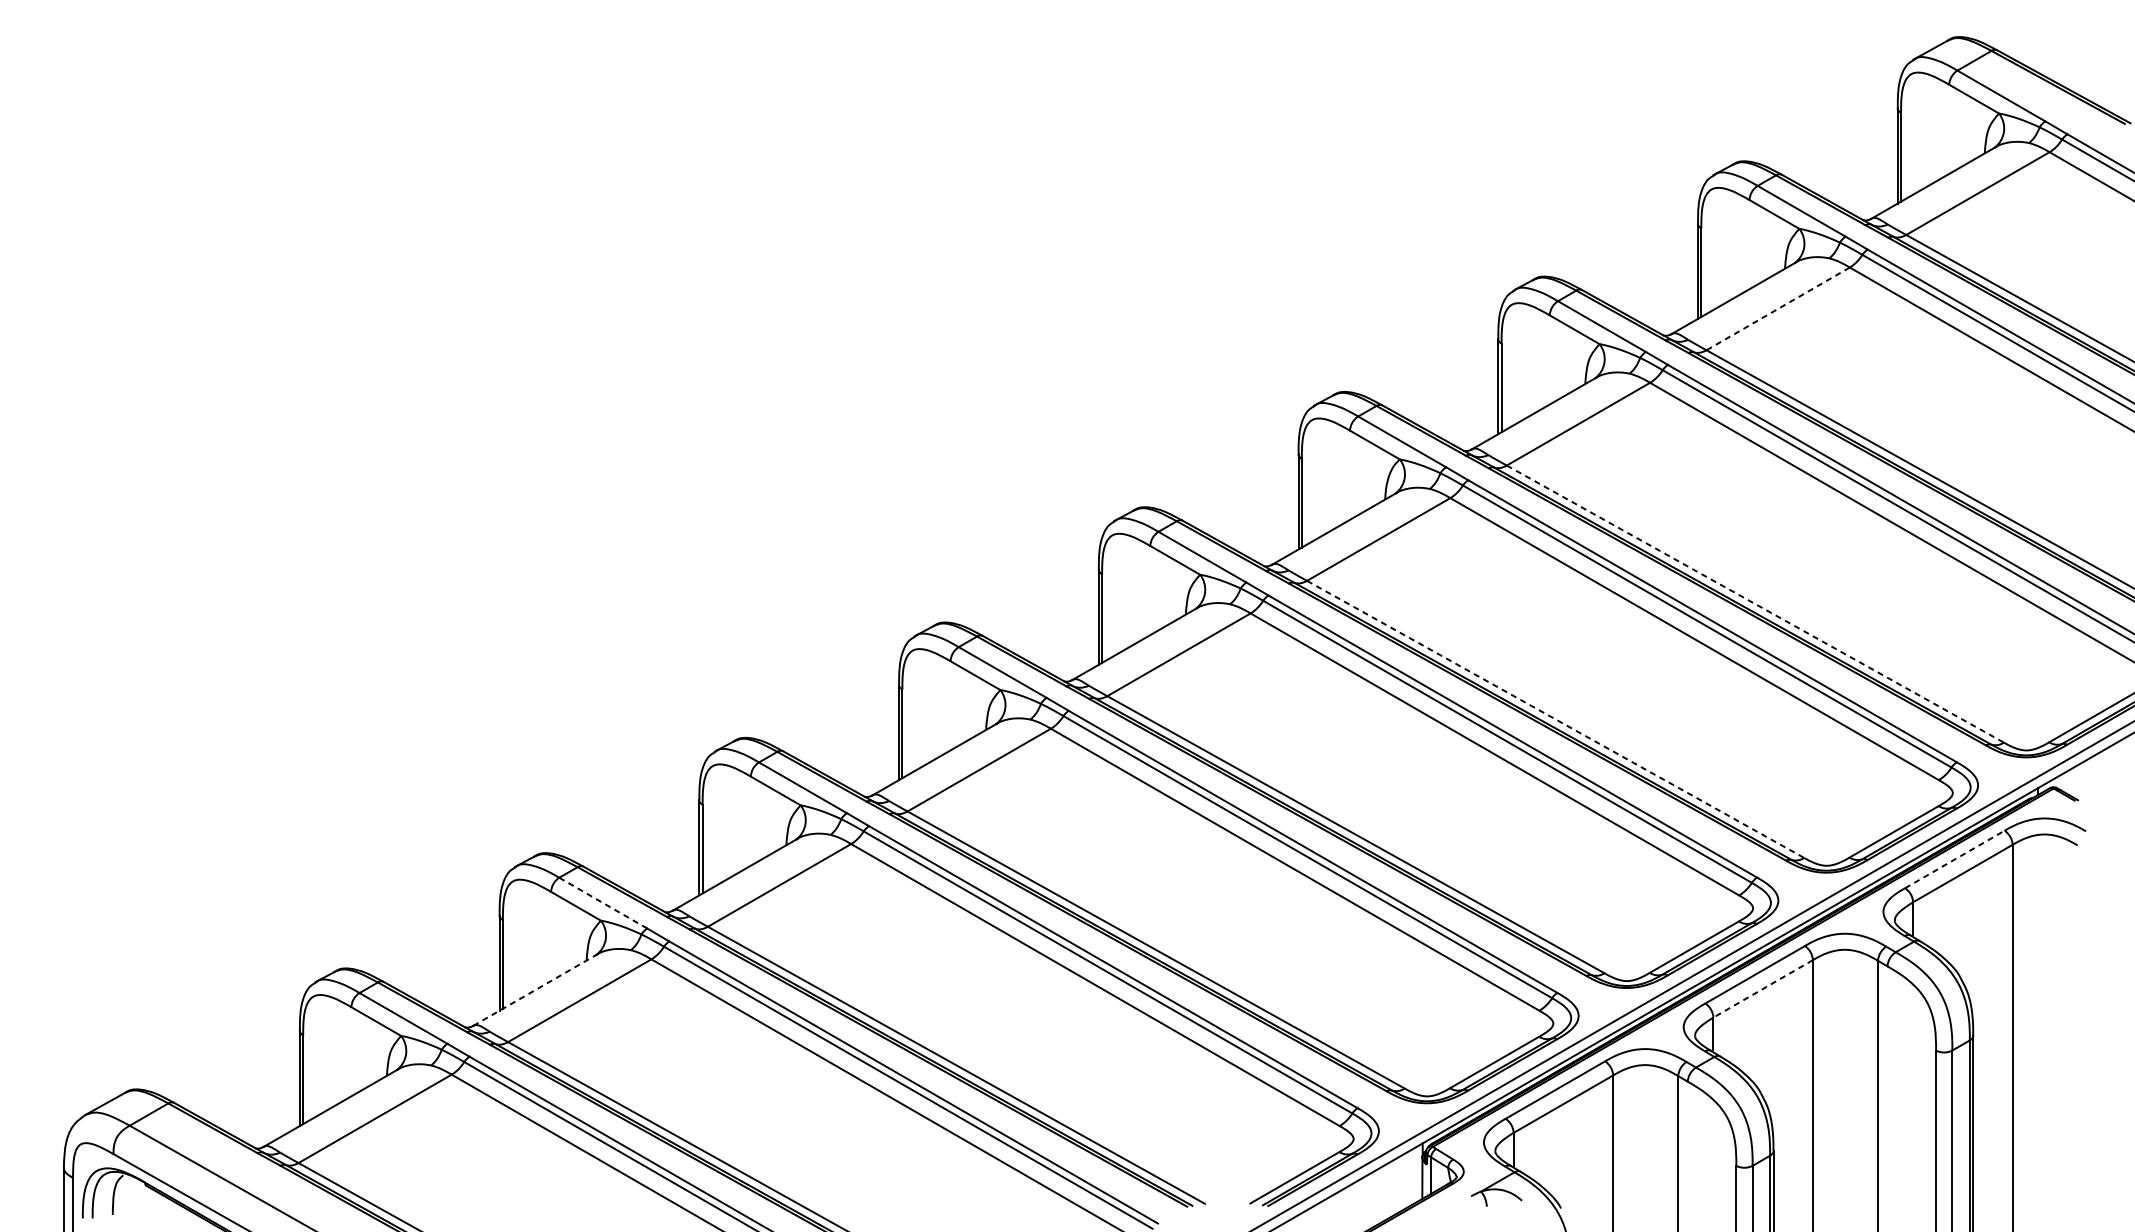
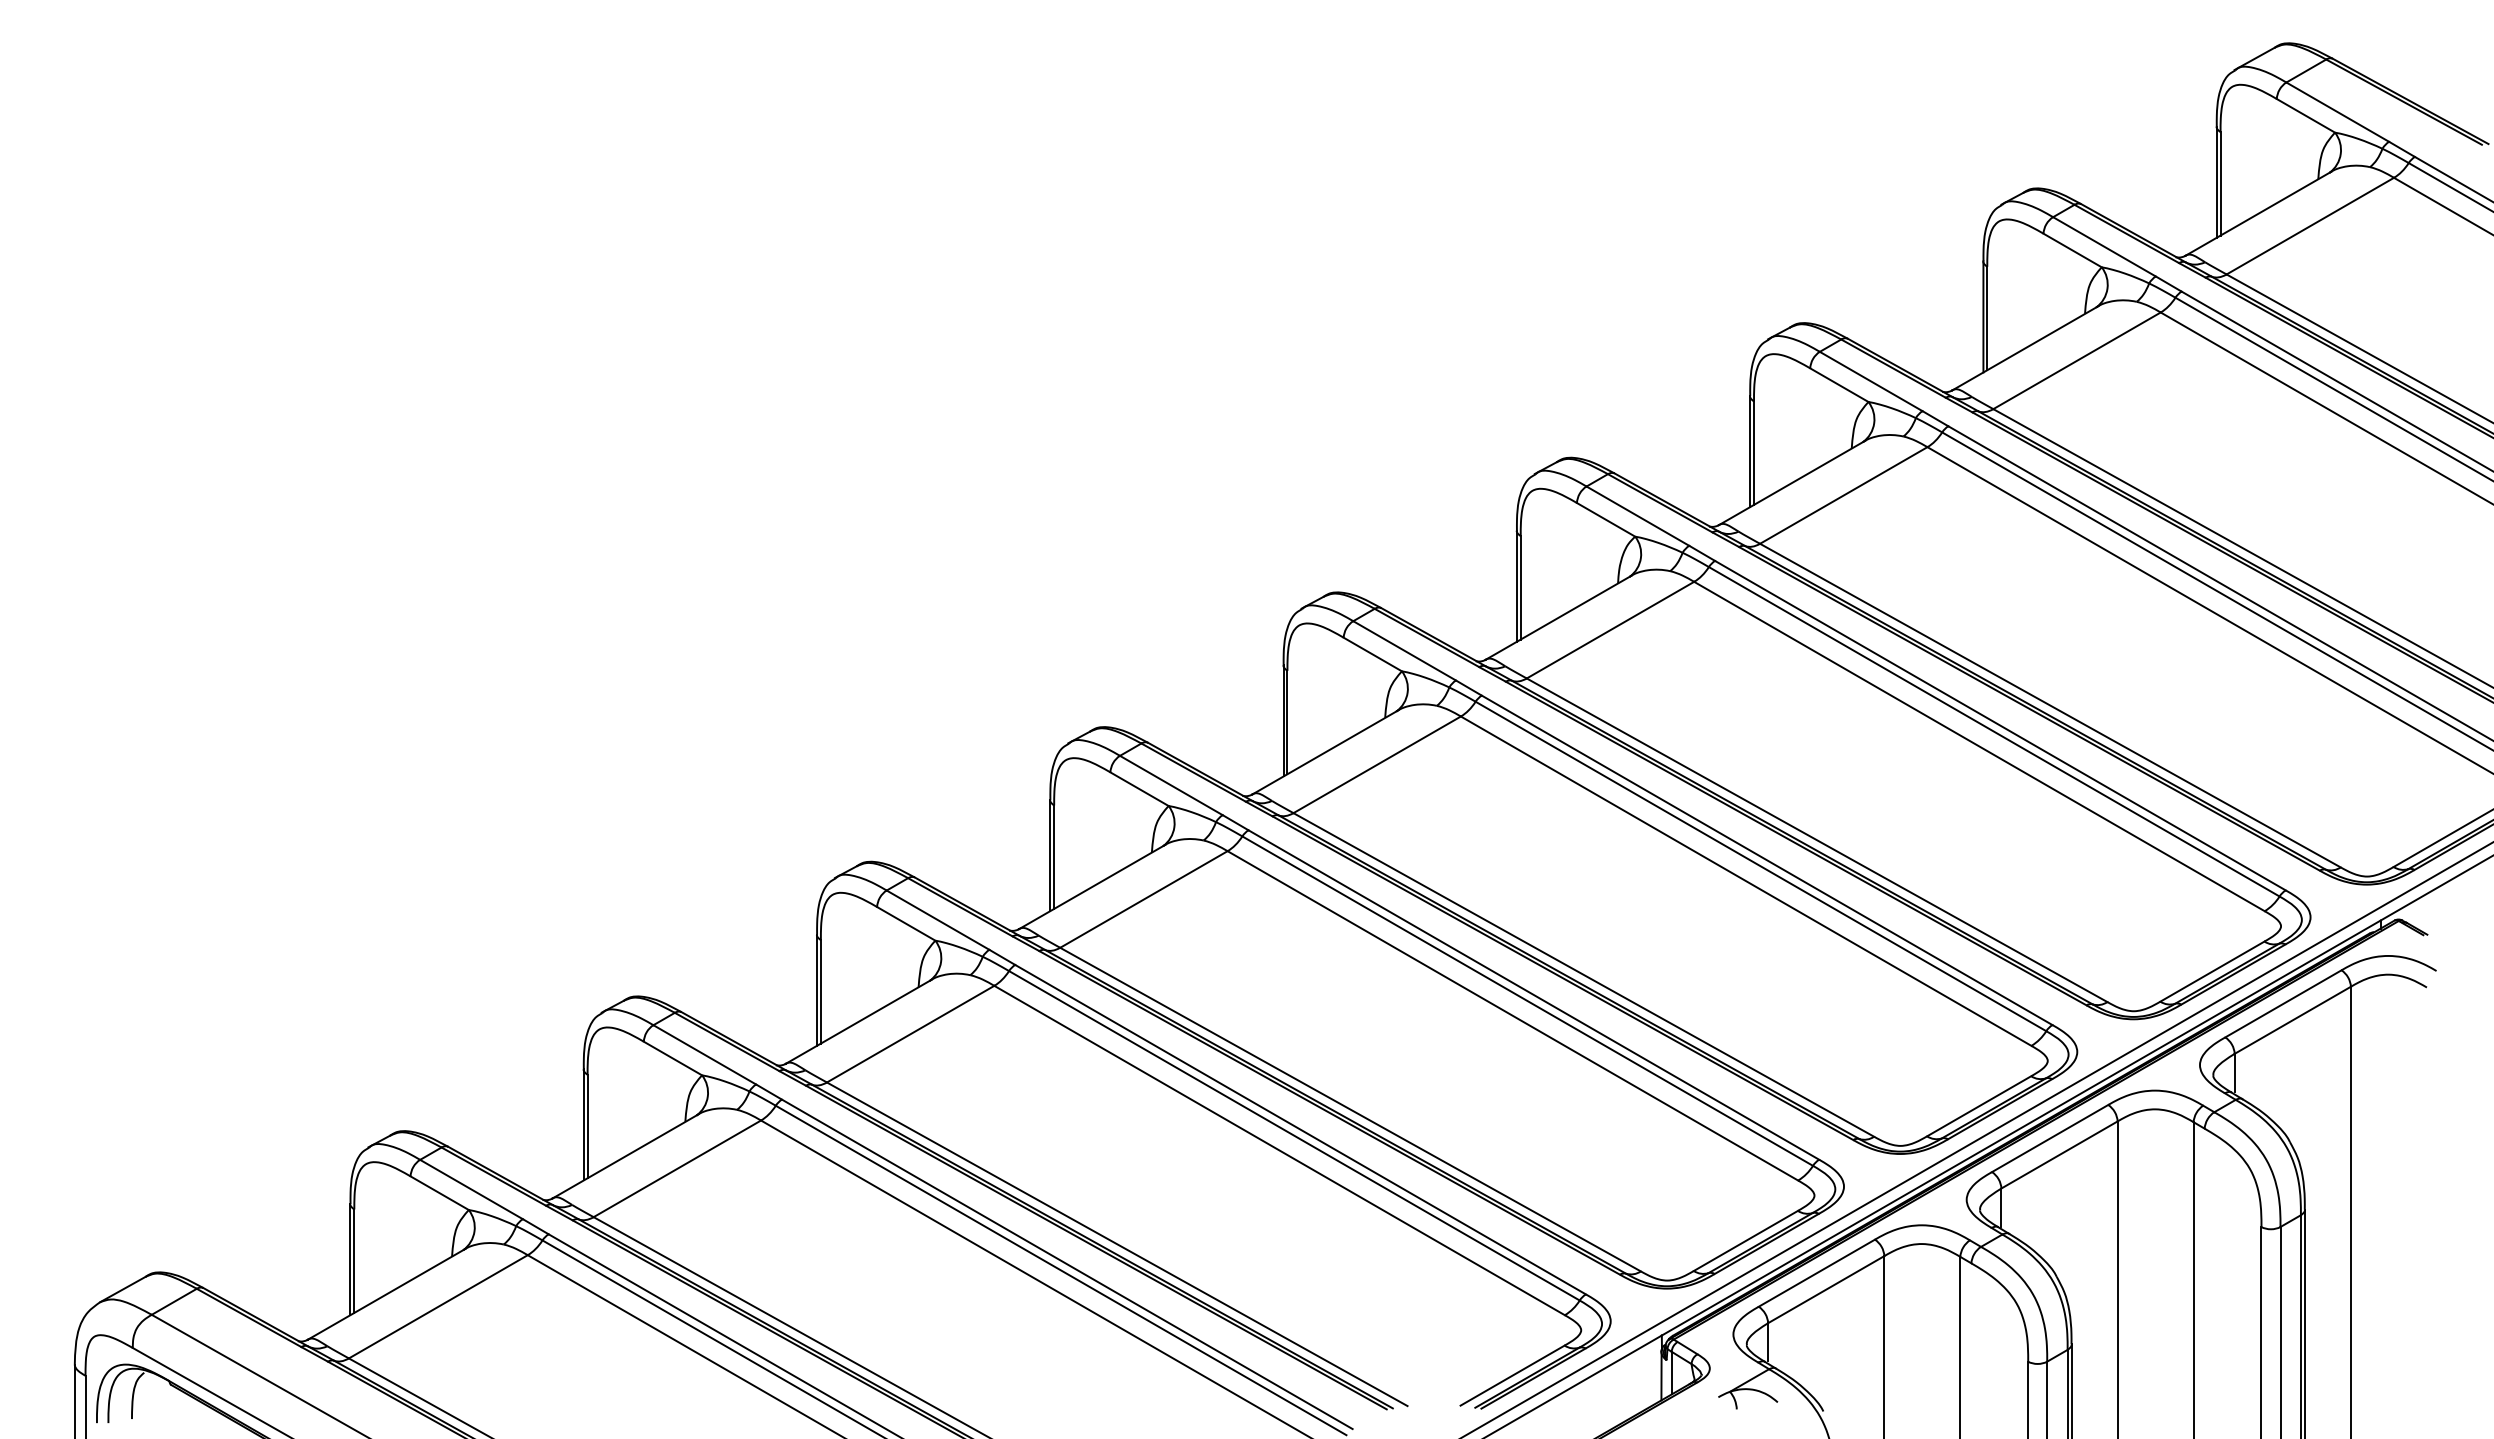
line: (1778, 308) -> (2077, 360), dashed -> solid
line: (1755, 604) -> (2050, 705), dashed -> solid
line: (1555, 719) -> (1817, 840), dashed -> solid
line: (1954, 859) -> (2283, 1003), dashed -> solid
line: (603, 903) -> (705, 1055), dashed -> solid
line: (1763, 989) -> (2059, 1155), dashed -> solid
line: (535, 990) -> (625, 1156), dashed -> solid

